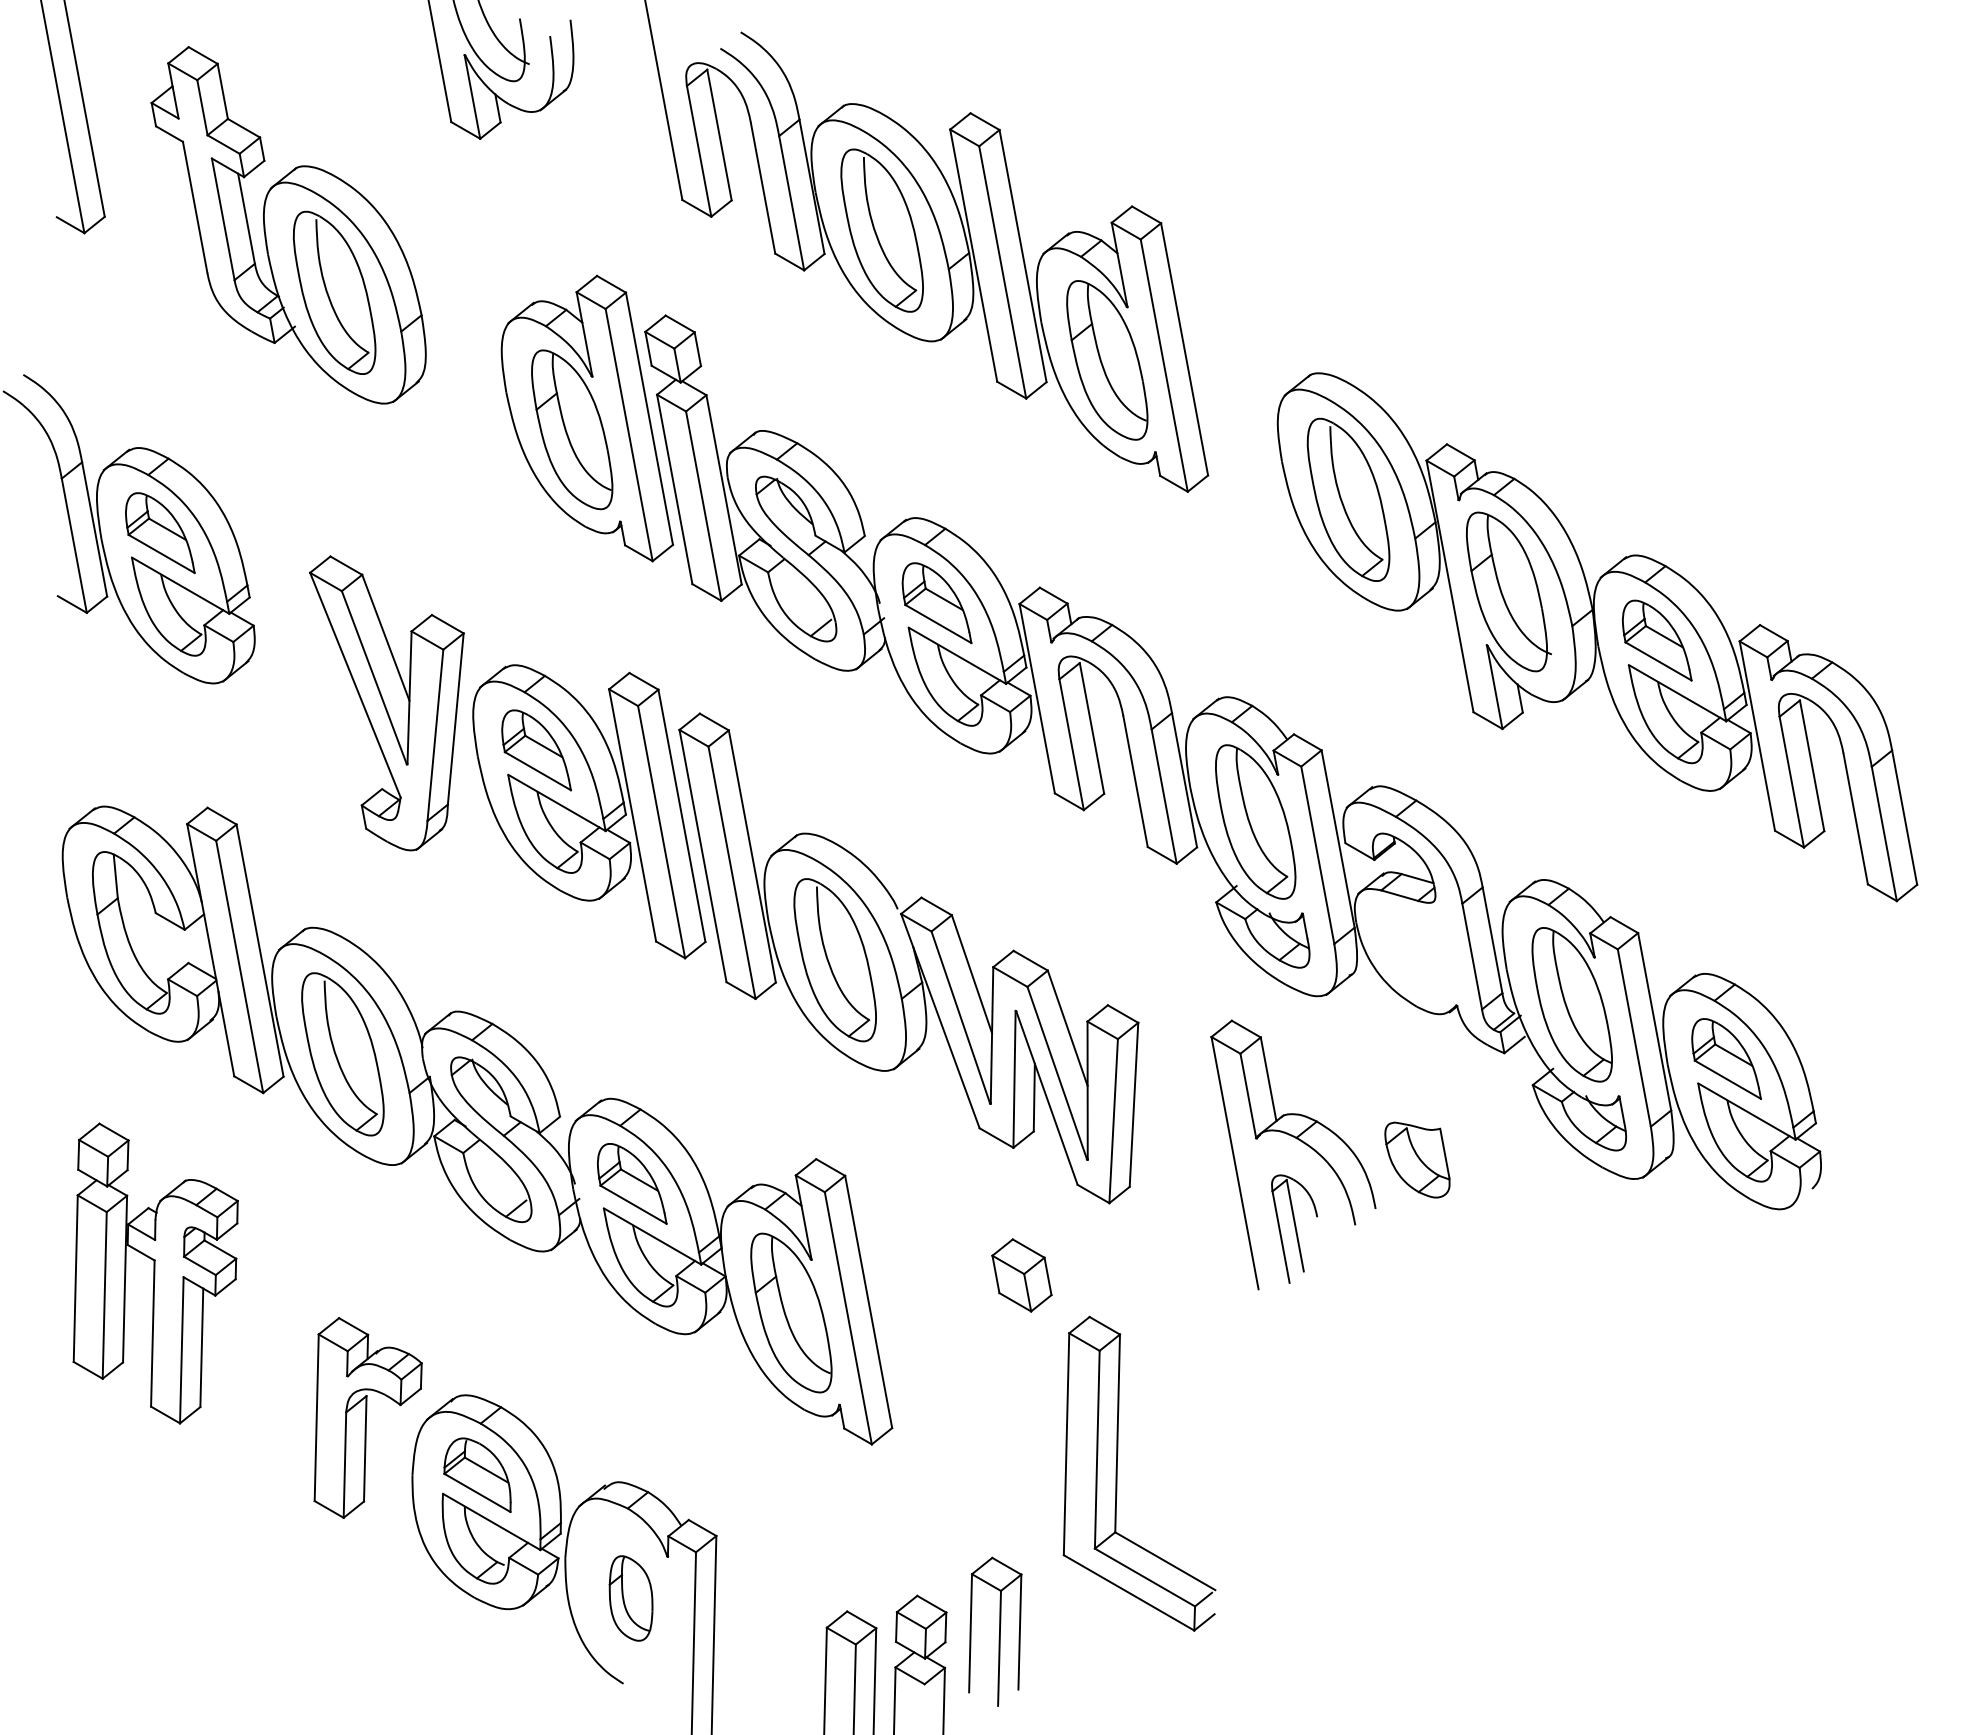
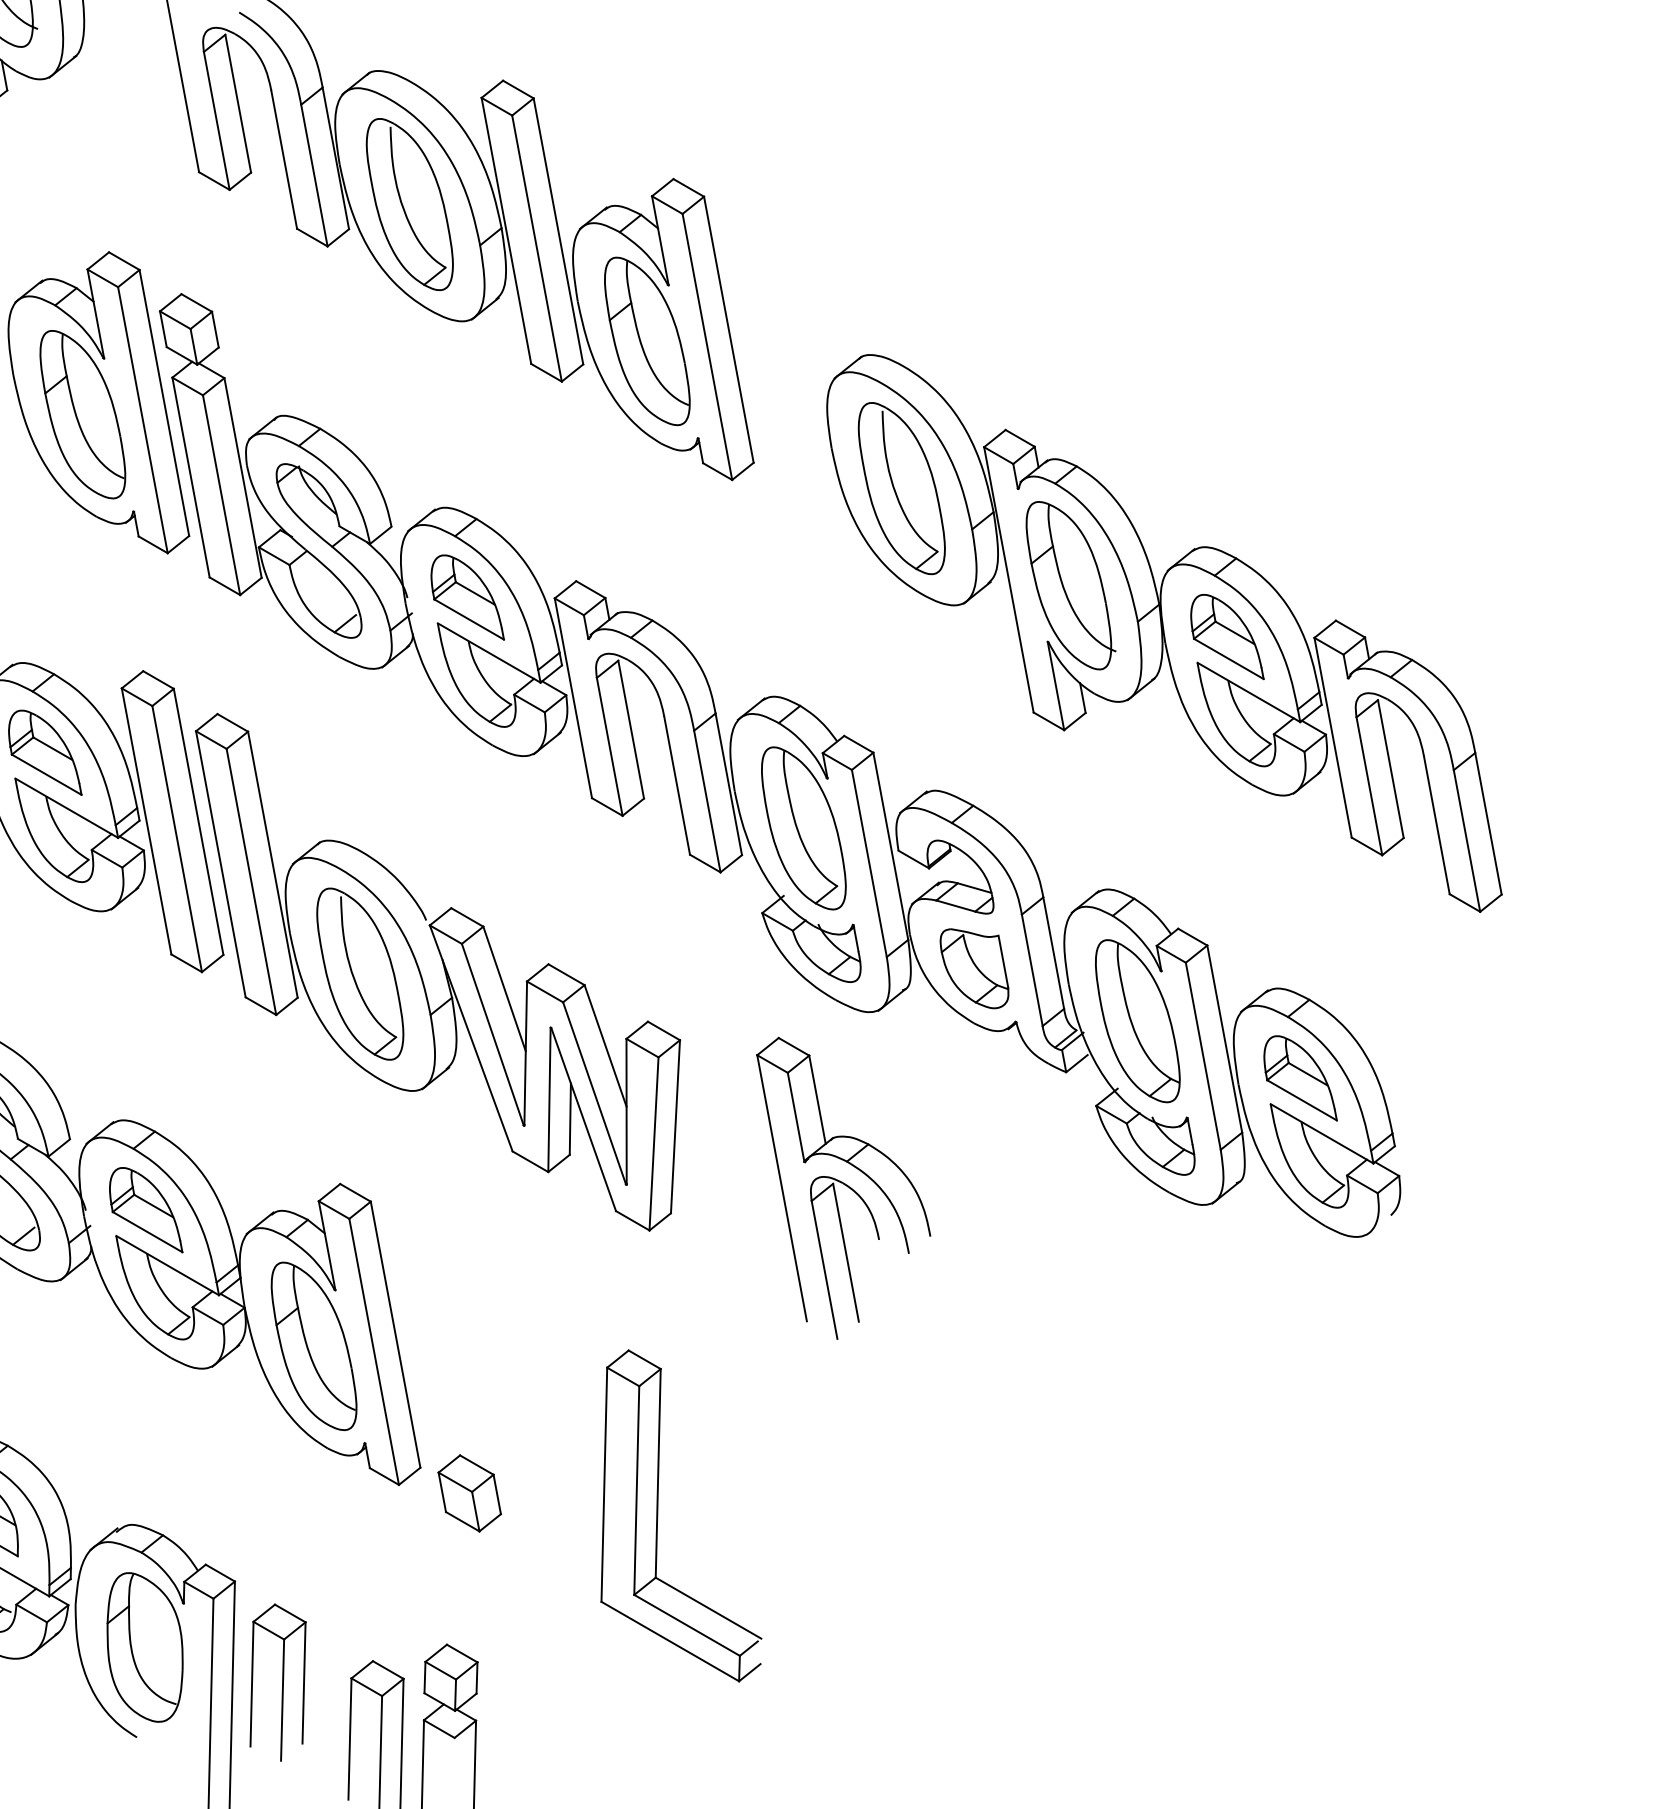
part: (1417, 1159) -> (974, 968), moved
part: (1294, 1228) -> (844, 1257), size x1.43
part: (1021, 1275) -> (469, 1493), moved
part: (630, 1598) -> (144, 1647), size x1.67
part: (995, 1631) -> (278, 1682), moved

